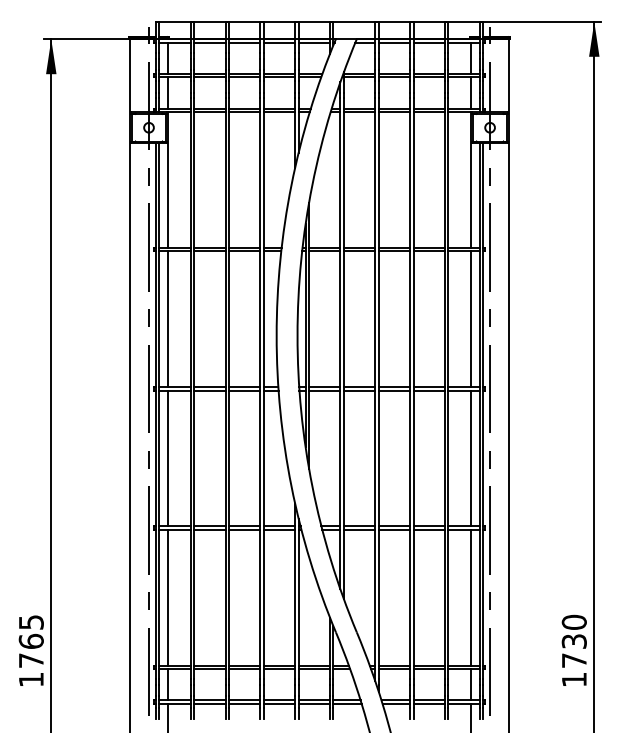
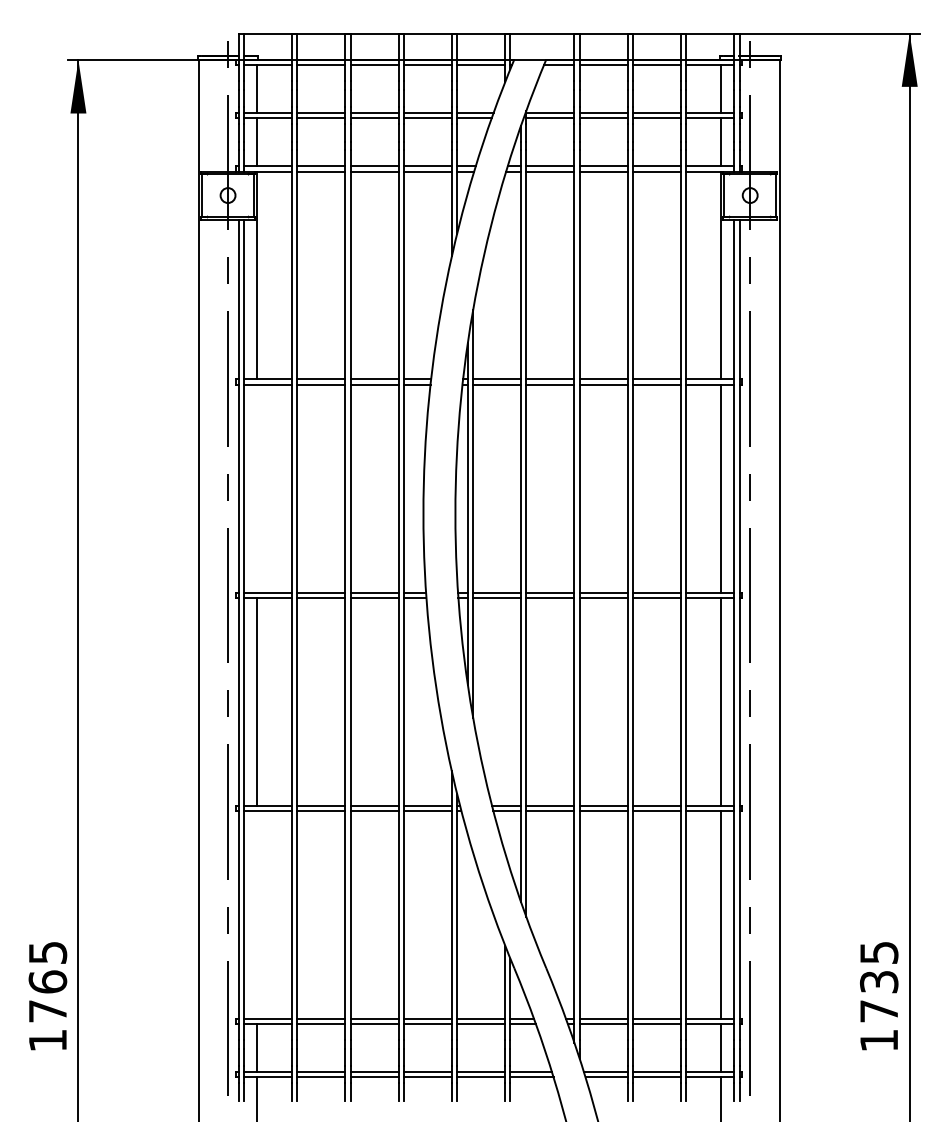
line: (168, 319) -> (257, 489), removed
line: (168, 597) -> (257, 914), removed
text: (573, 621) -> (877, 951), 1730 -> 1735

